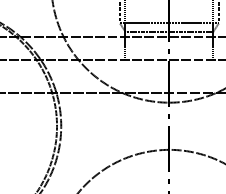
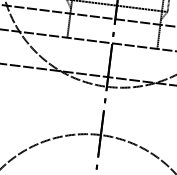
line: (169, 31) -> (116, 13), removed

